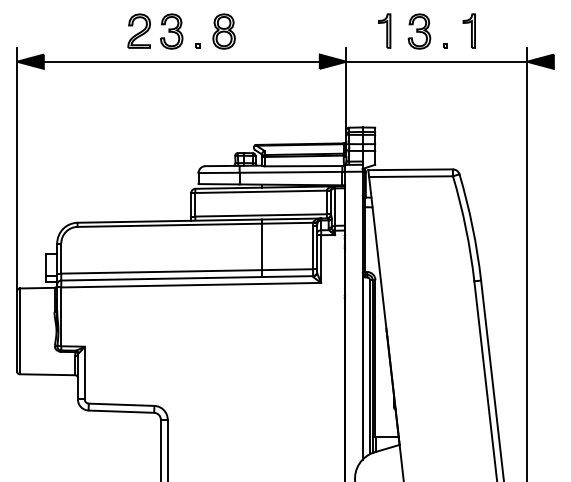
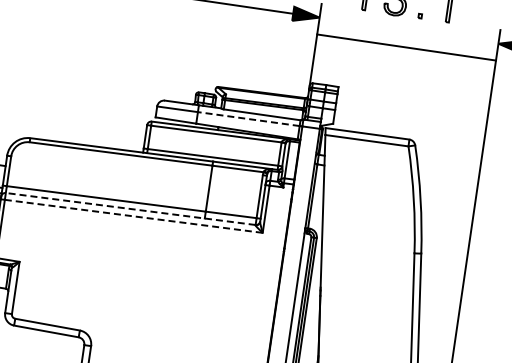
line: (436, 61) -> (406, 47), moved
line: (290, 172) -> (248, 119), solid -> dashed
line: (187, 278) -> (131, 209), solid -> dashed
line: (191, 285) -> (133, 216), solid -> dashed

